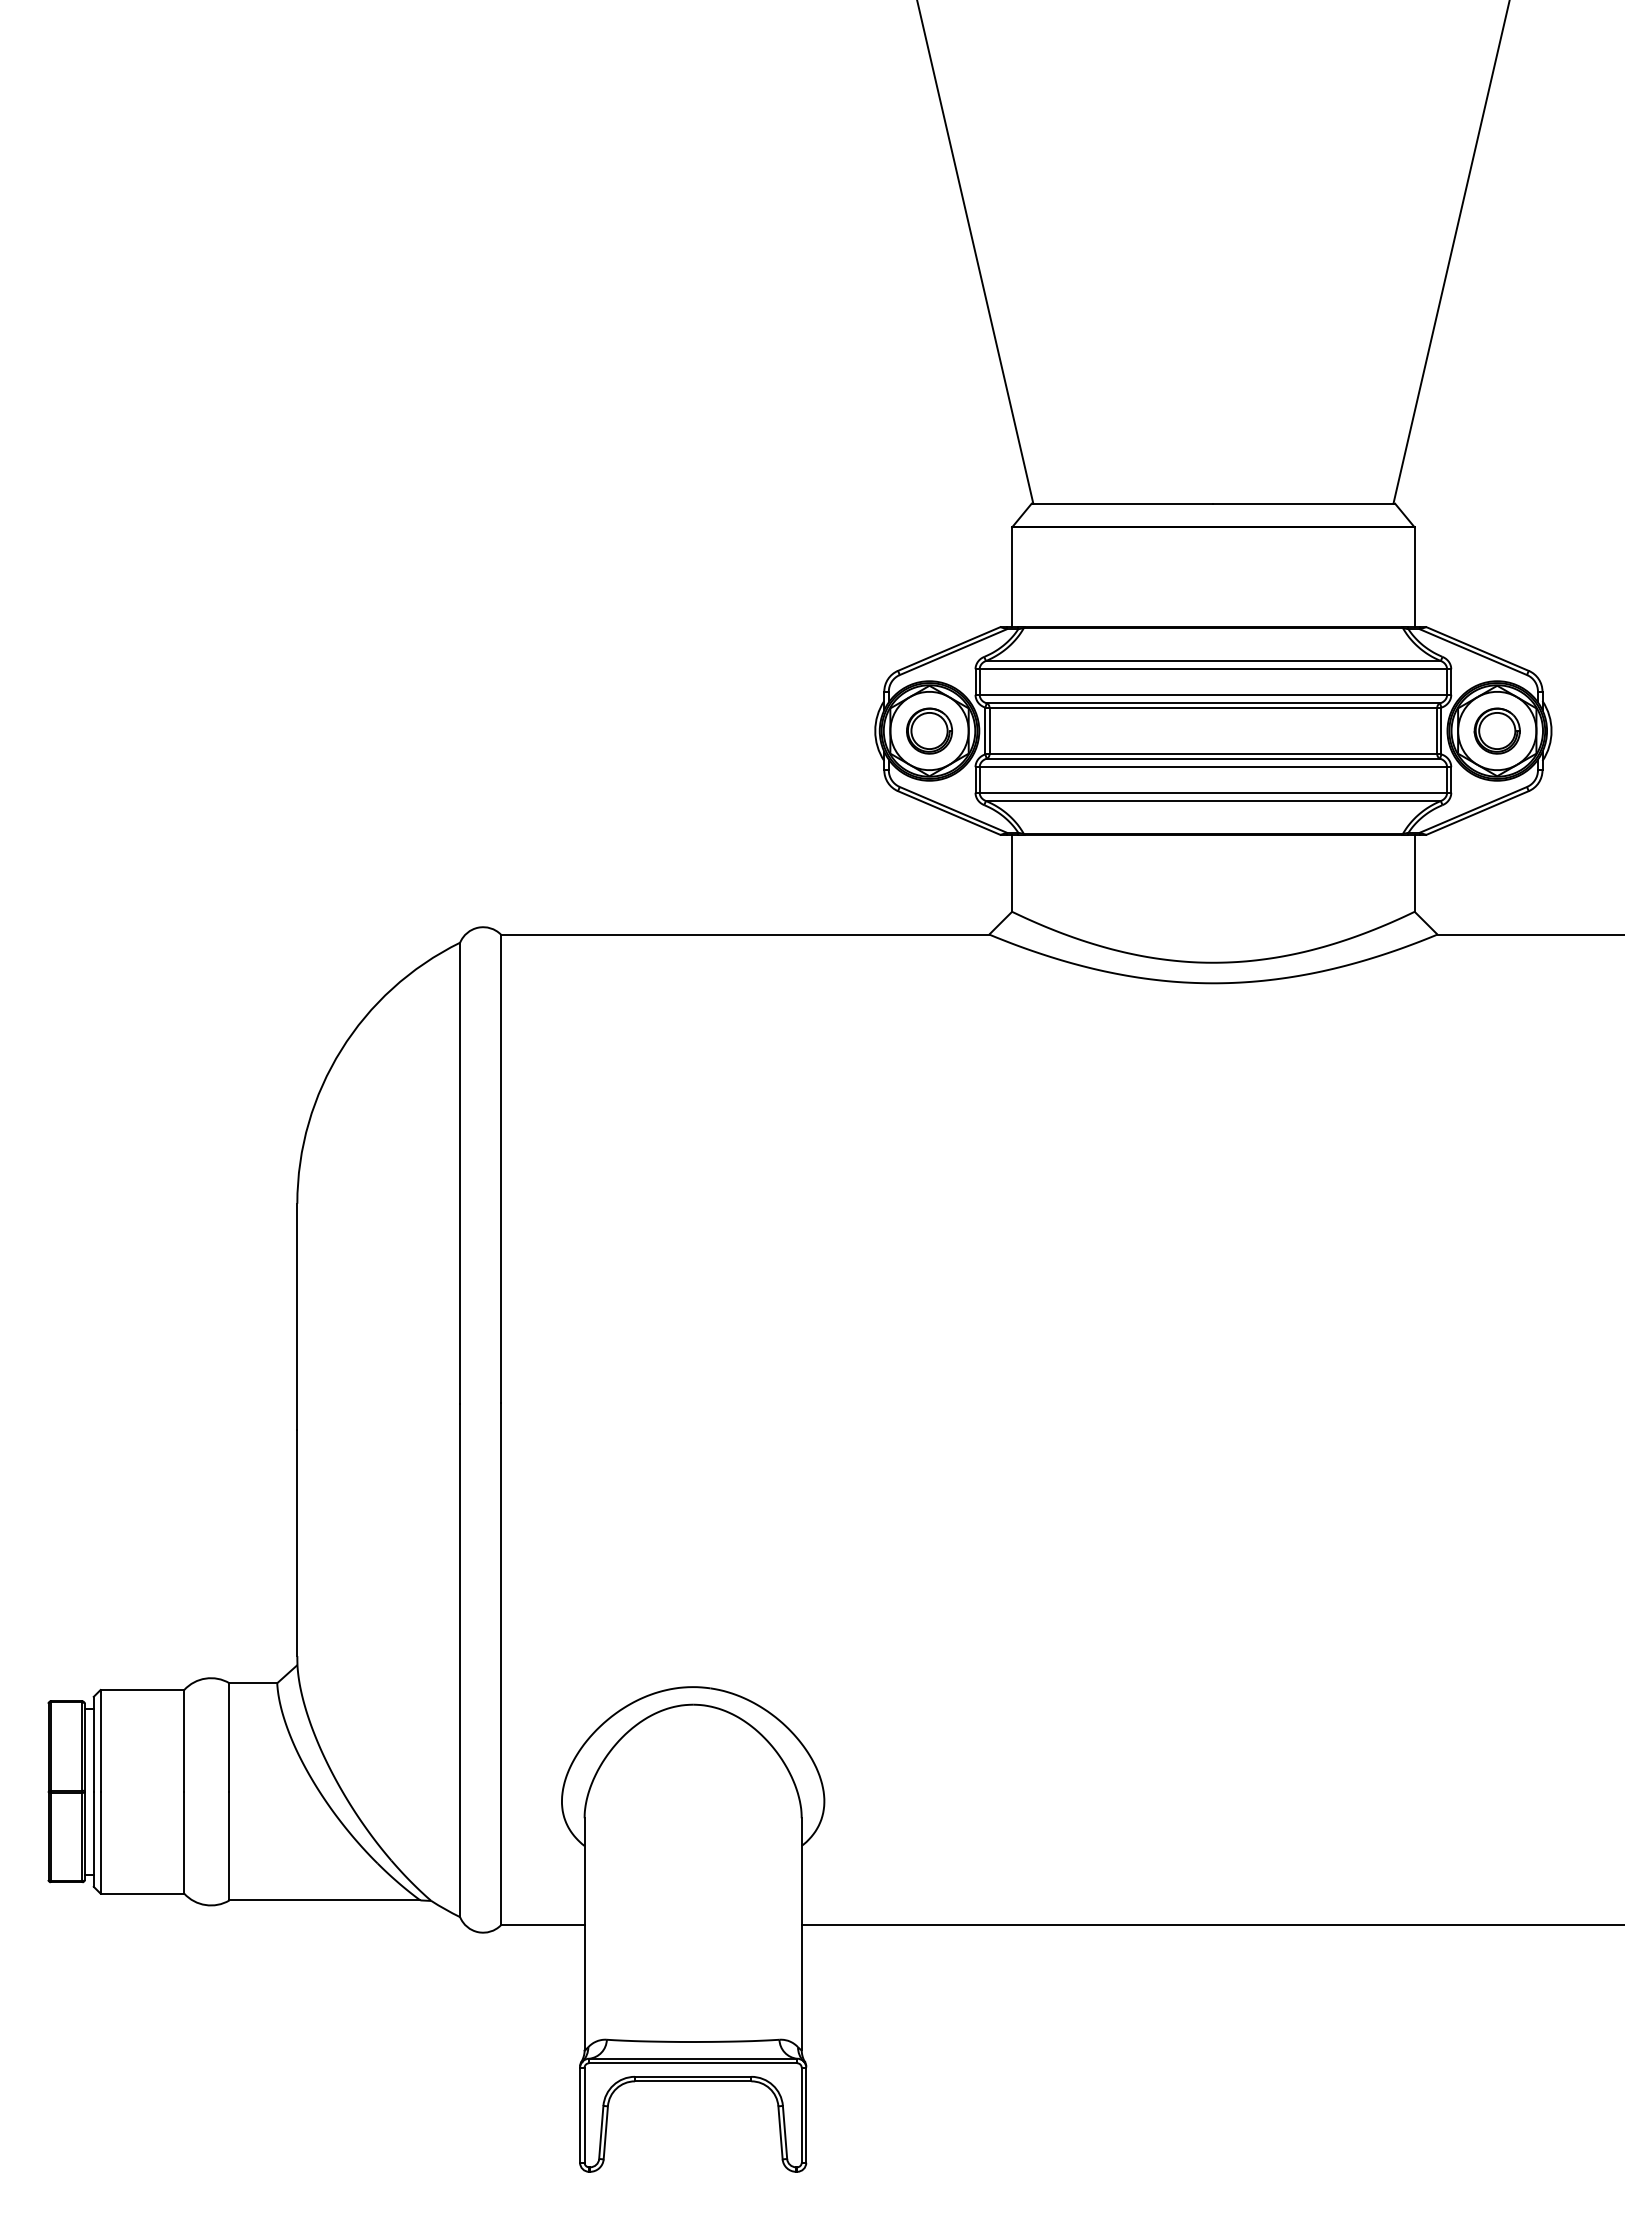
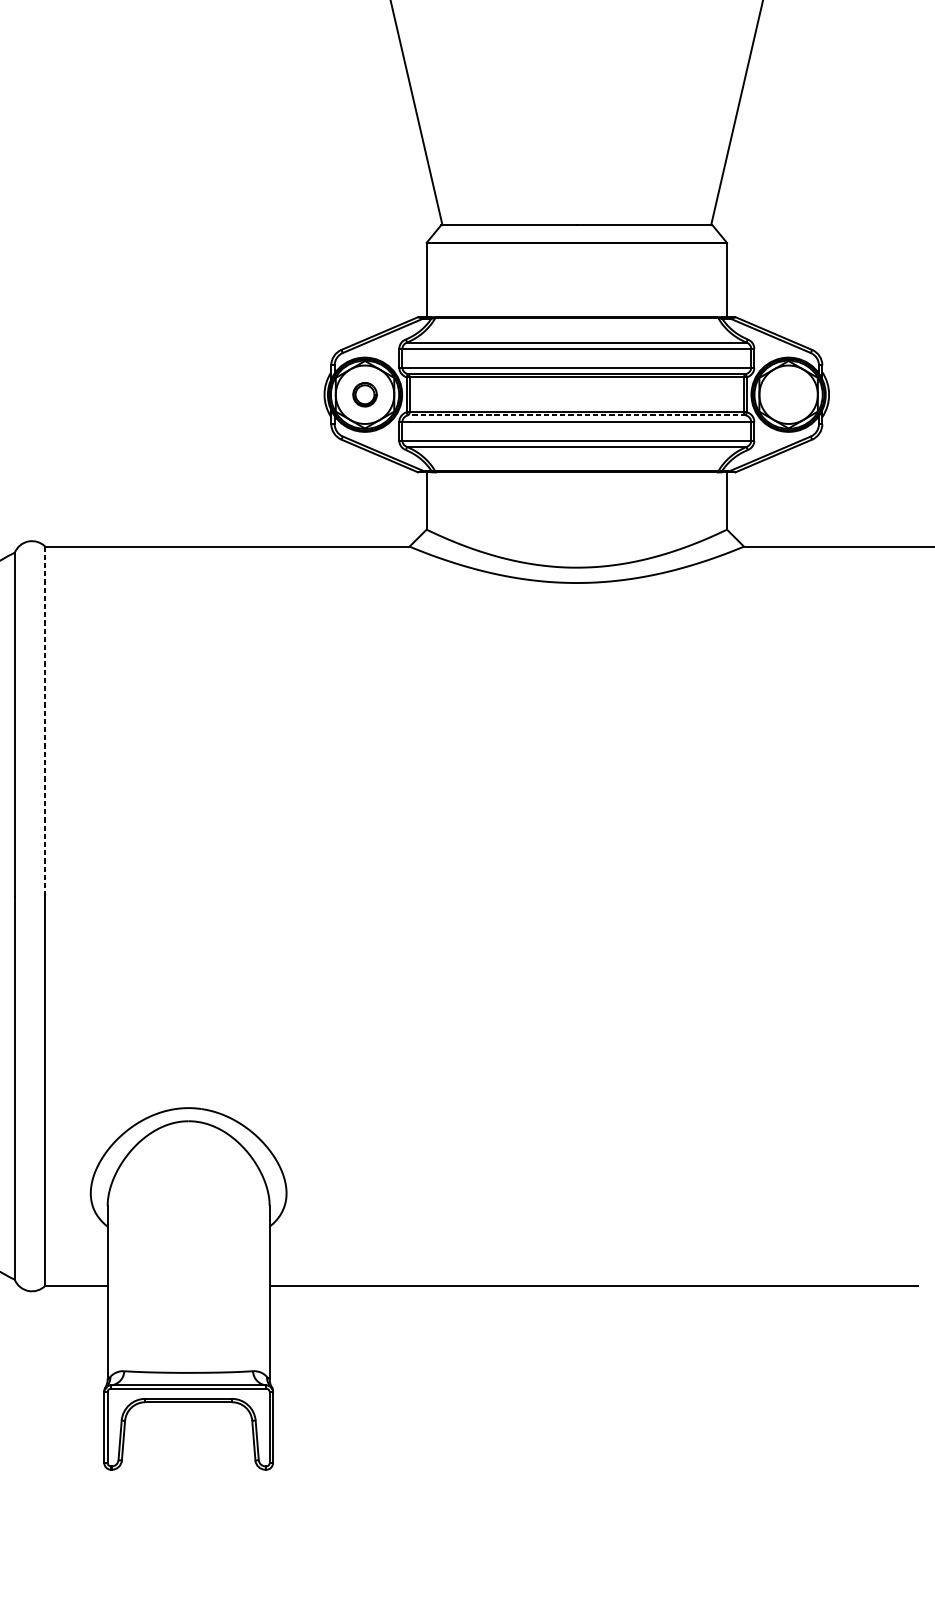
part: (929, 730) -> (365, 394), size x0.7
part: (1496, 730) -> (788, 394), removed
line: (1213, 758) -> (576, 415), solid -> dashed
line: (500, 1168) -> (44, 721), solid -> dashed

